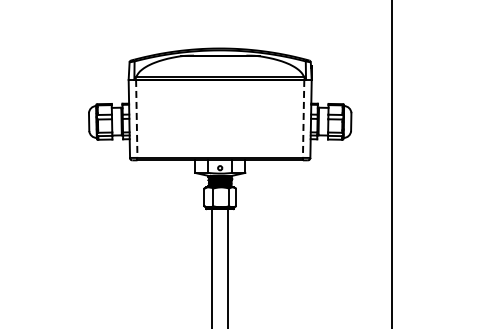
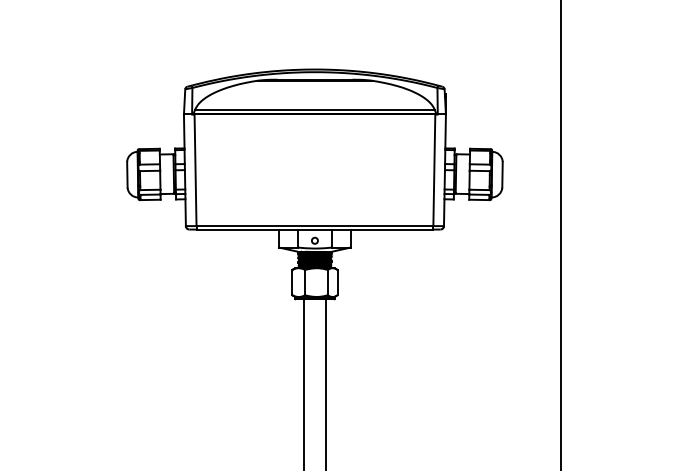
line: (136, 118) -> (195, 169), dashed -> solid
line: (303, 118) -> (434, 169), dashed -> solid

